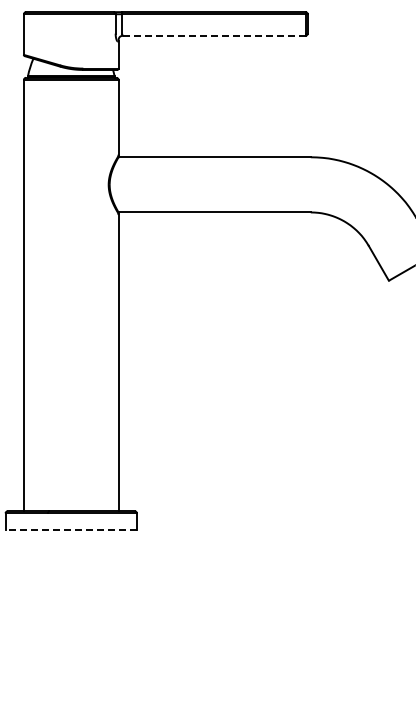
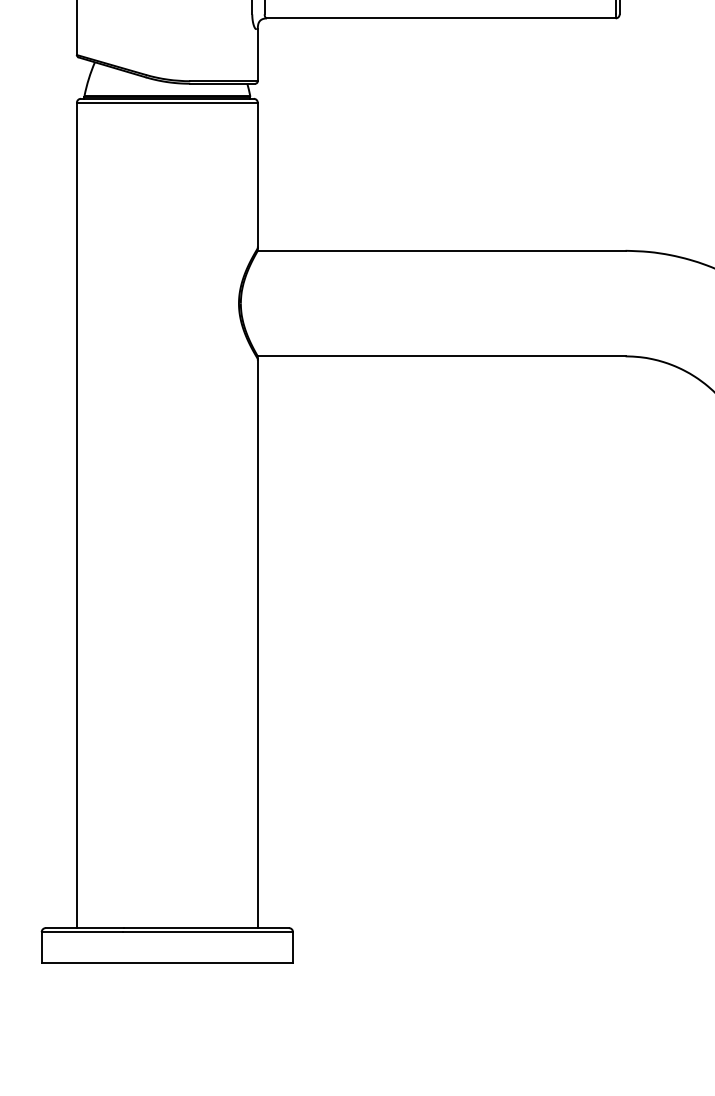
line: (213, 35) -> (439, 17), dashed -> solid
line: (71, 529) -> (167, 962), dashed -> solid

